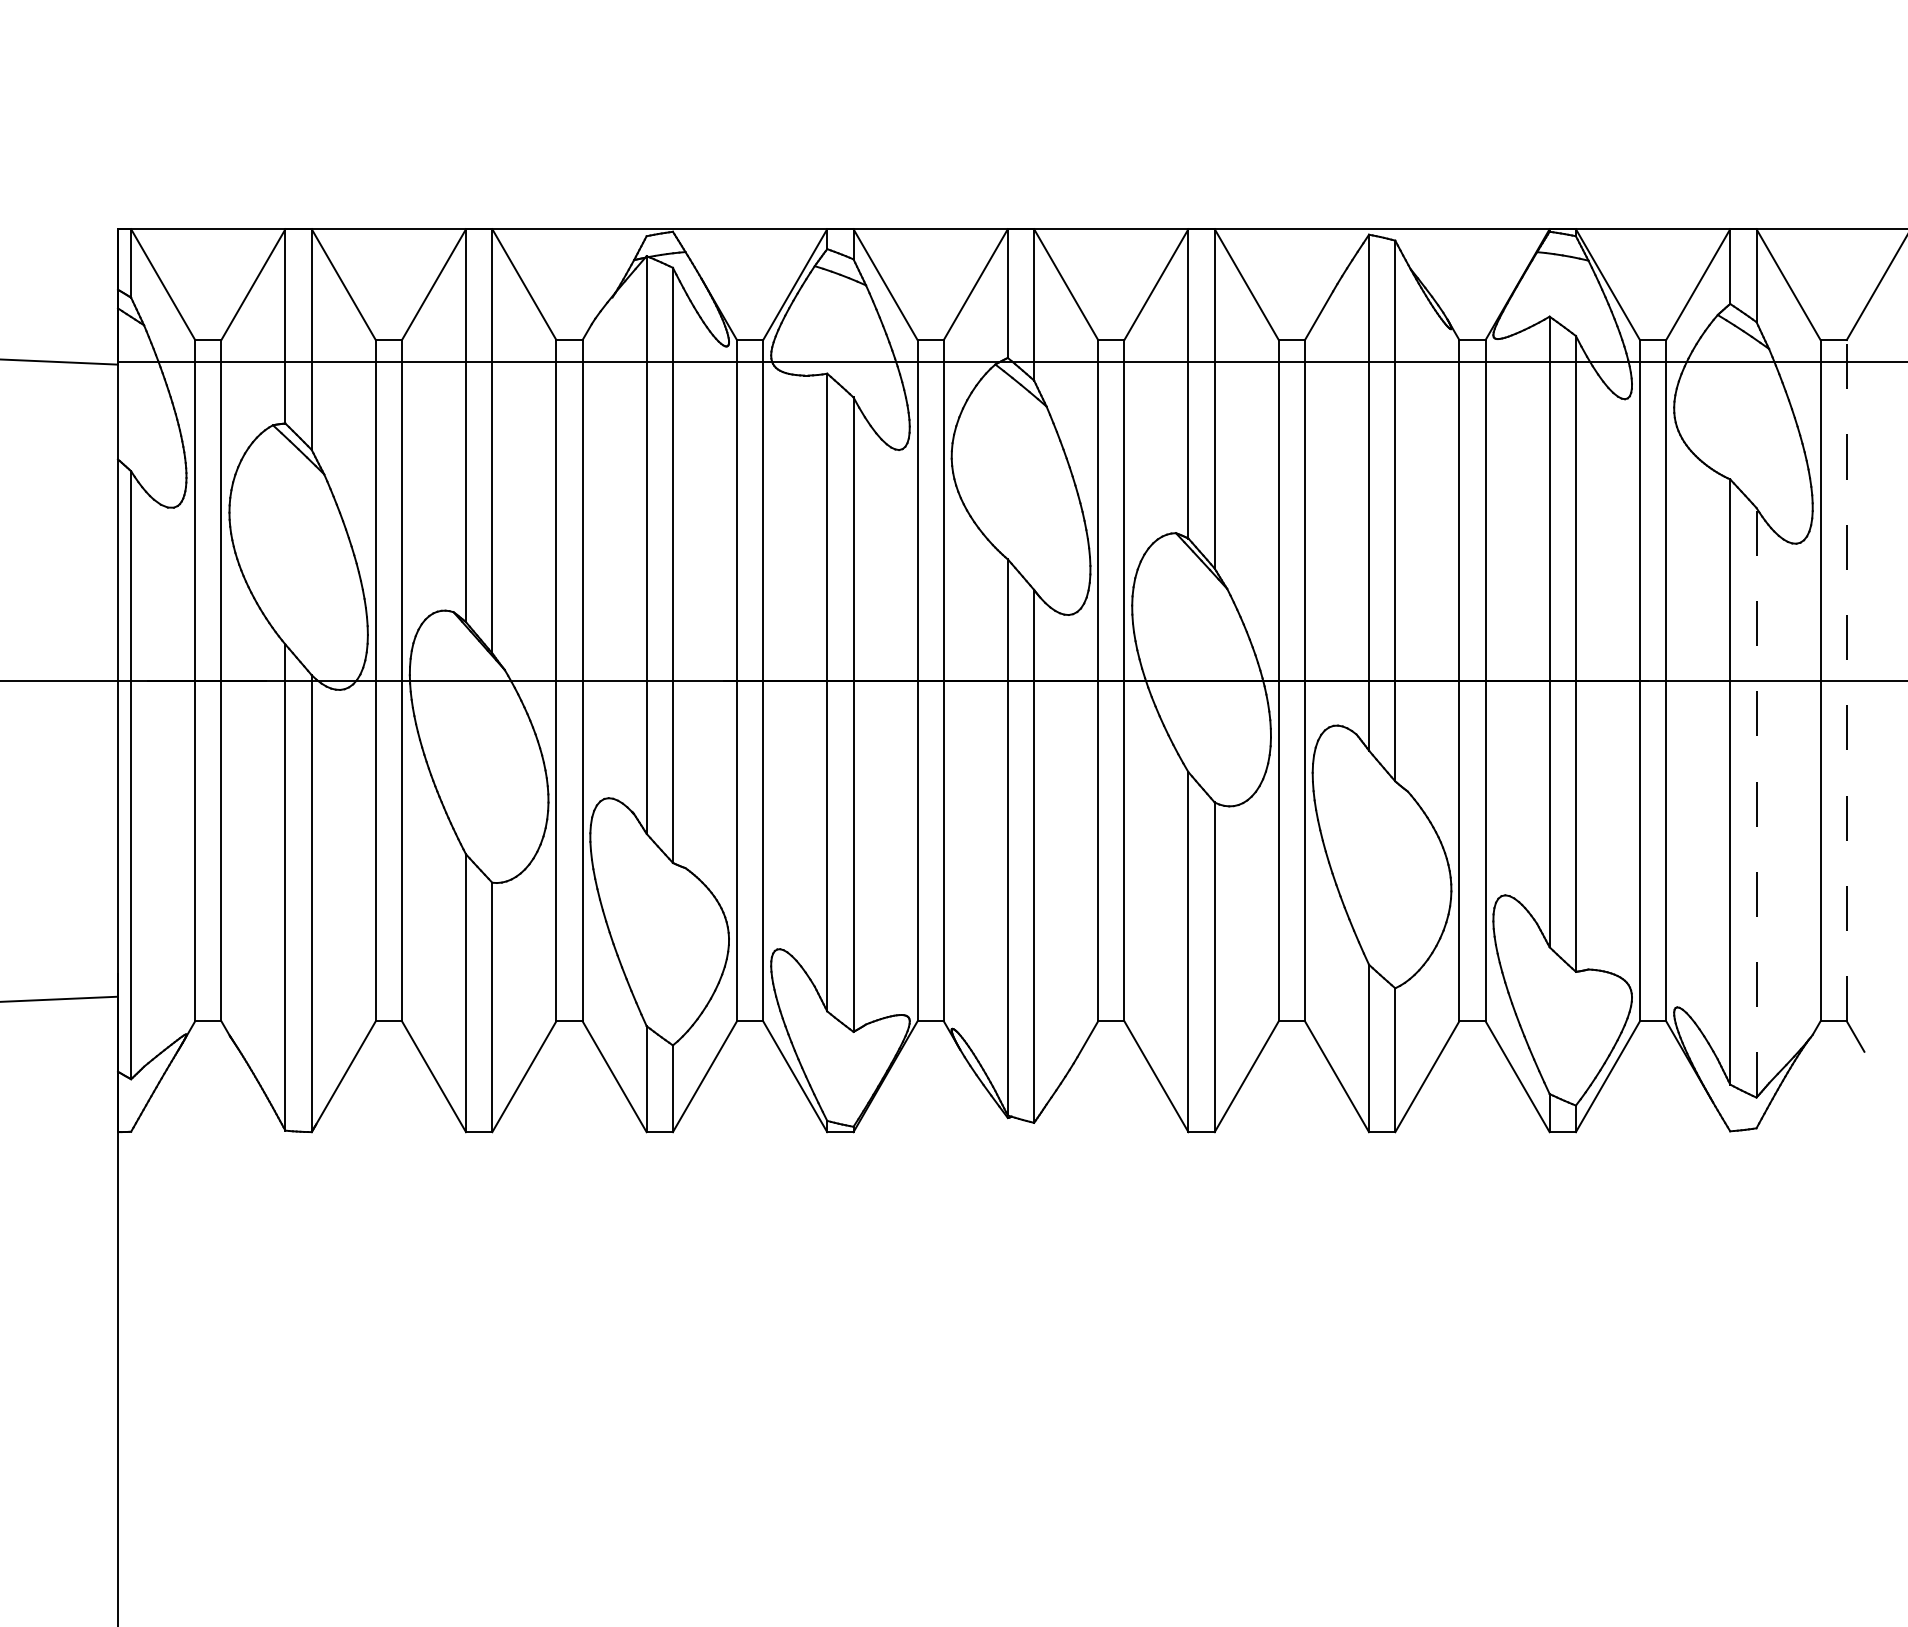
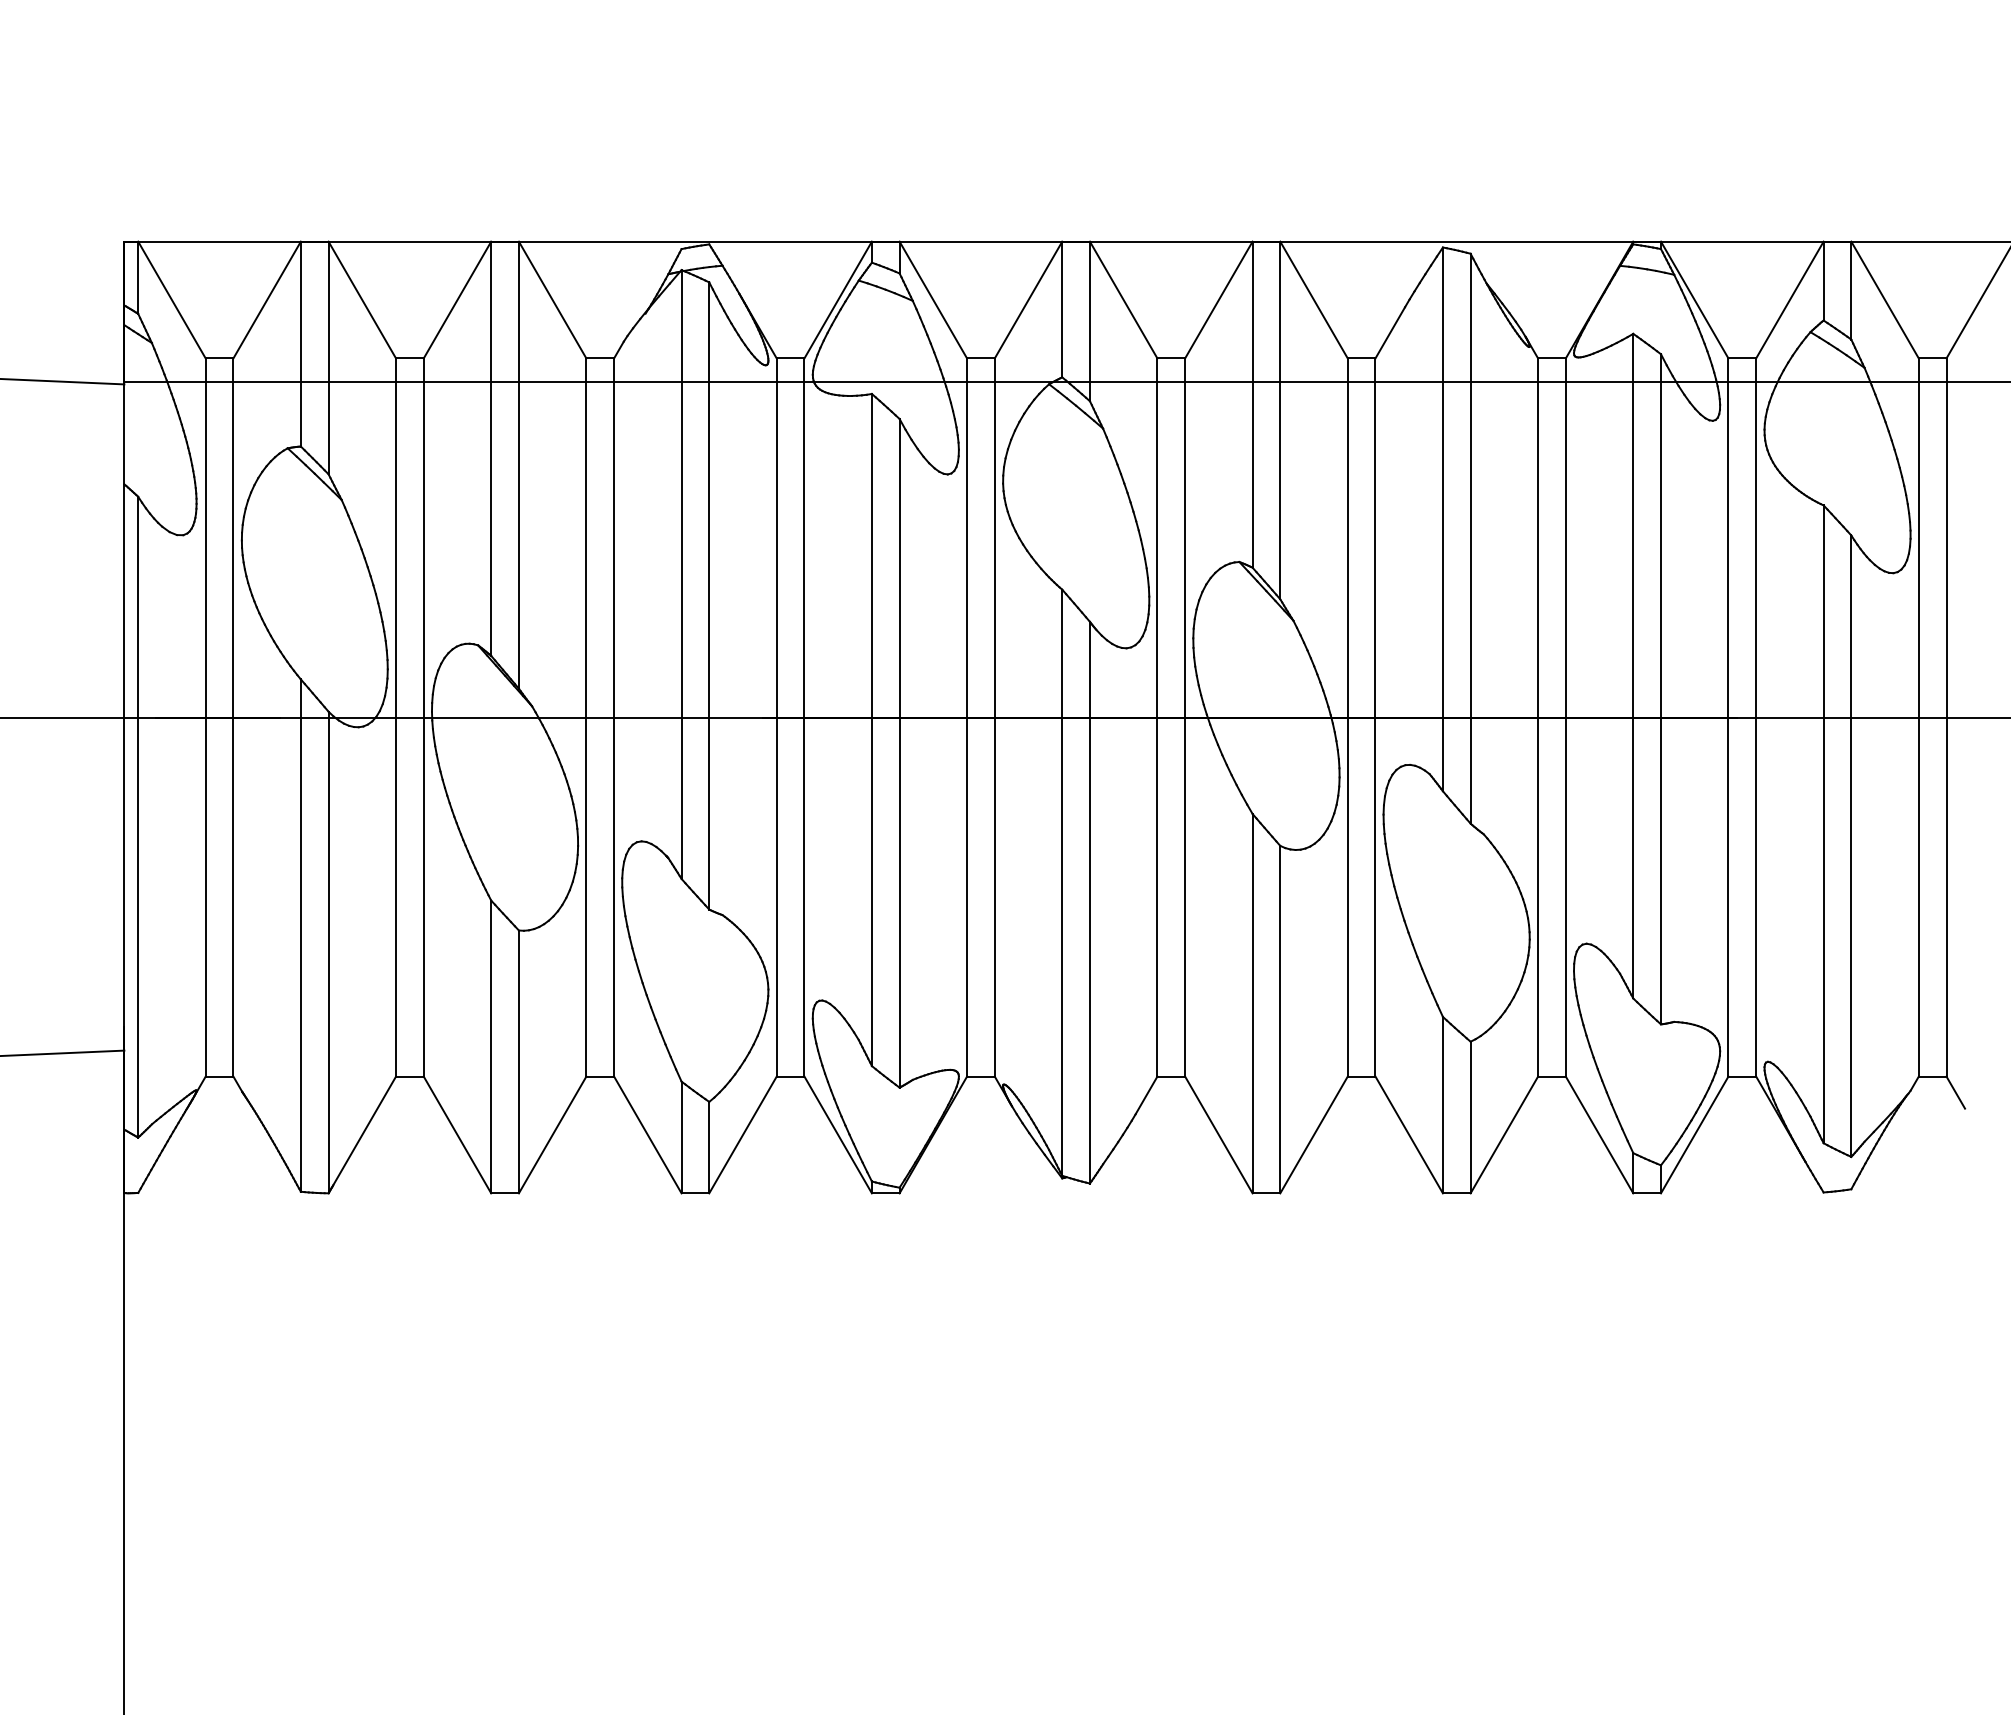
line: (1846, 680) -> (1946, 717), dashed -> solid
line: (1756, 803) -> (1851, 846), dashed -> solid

